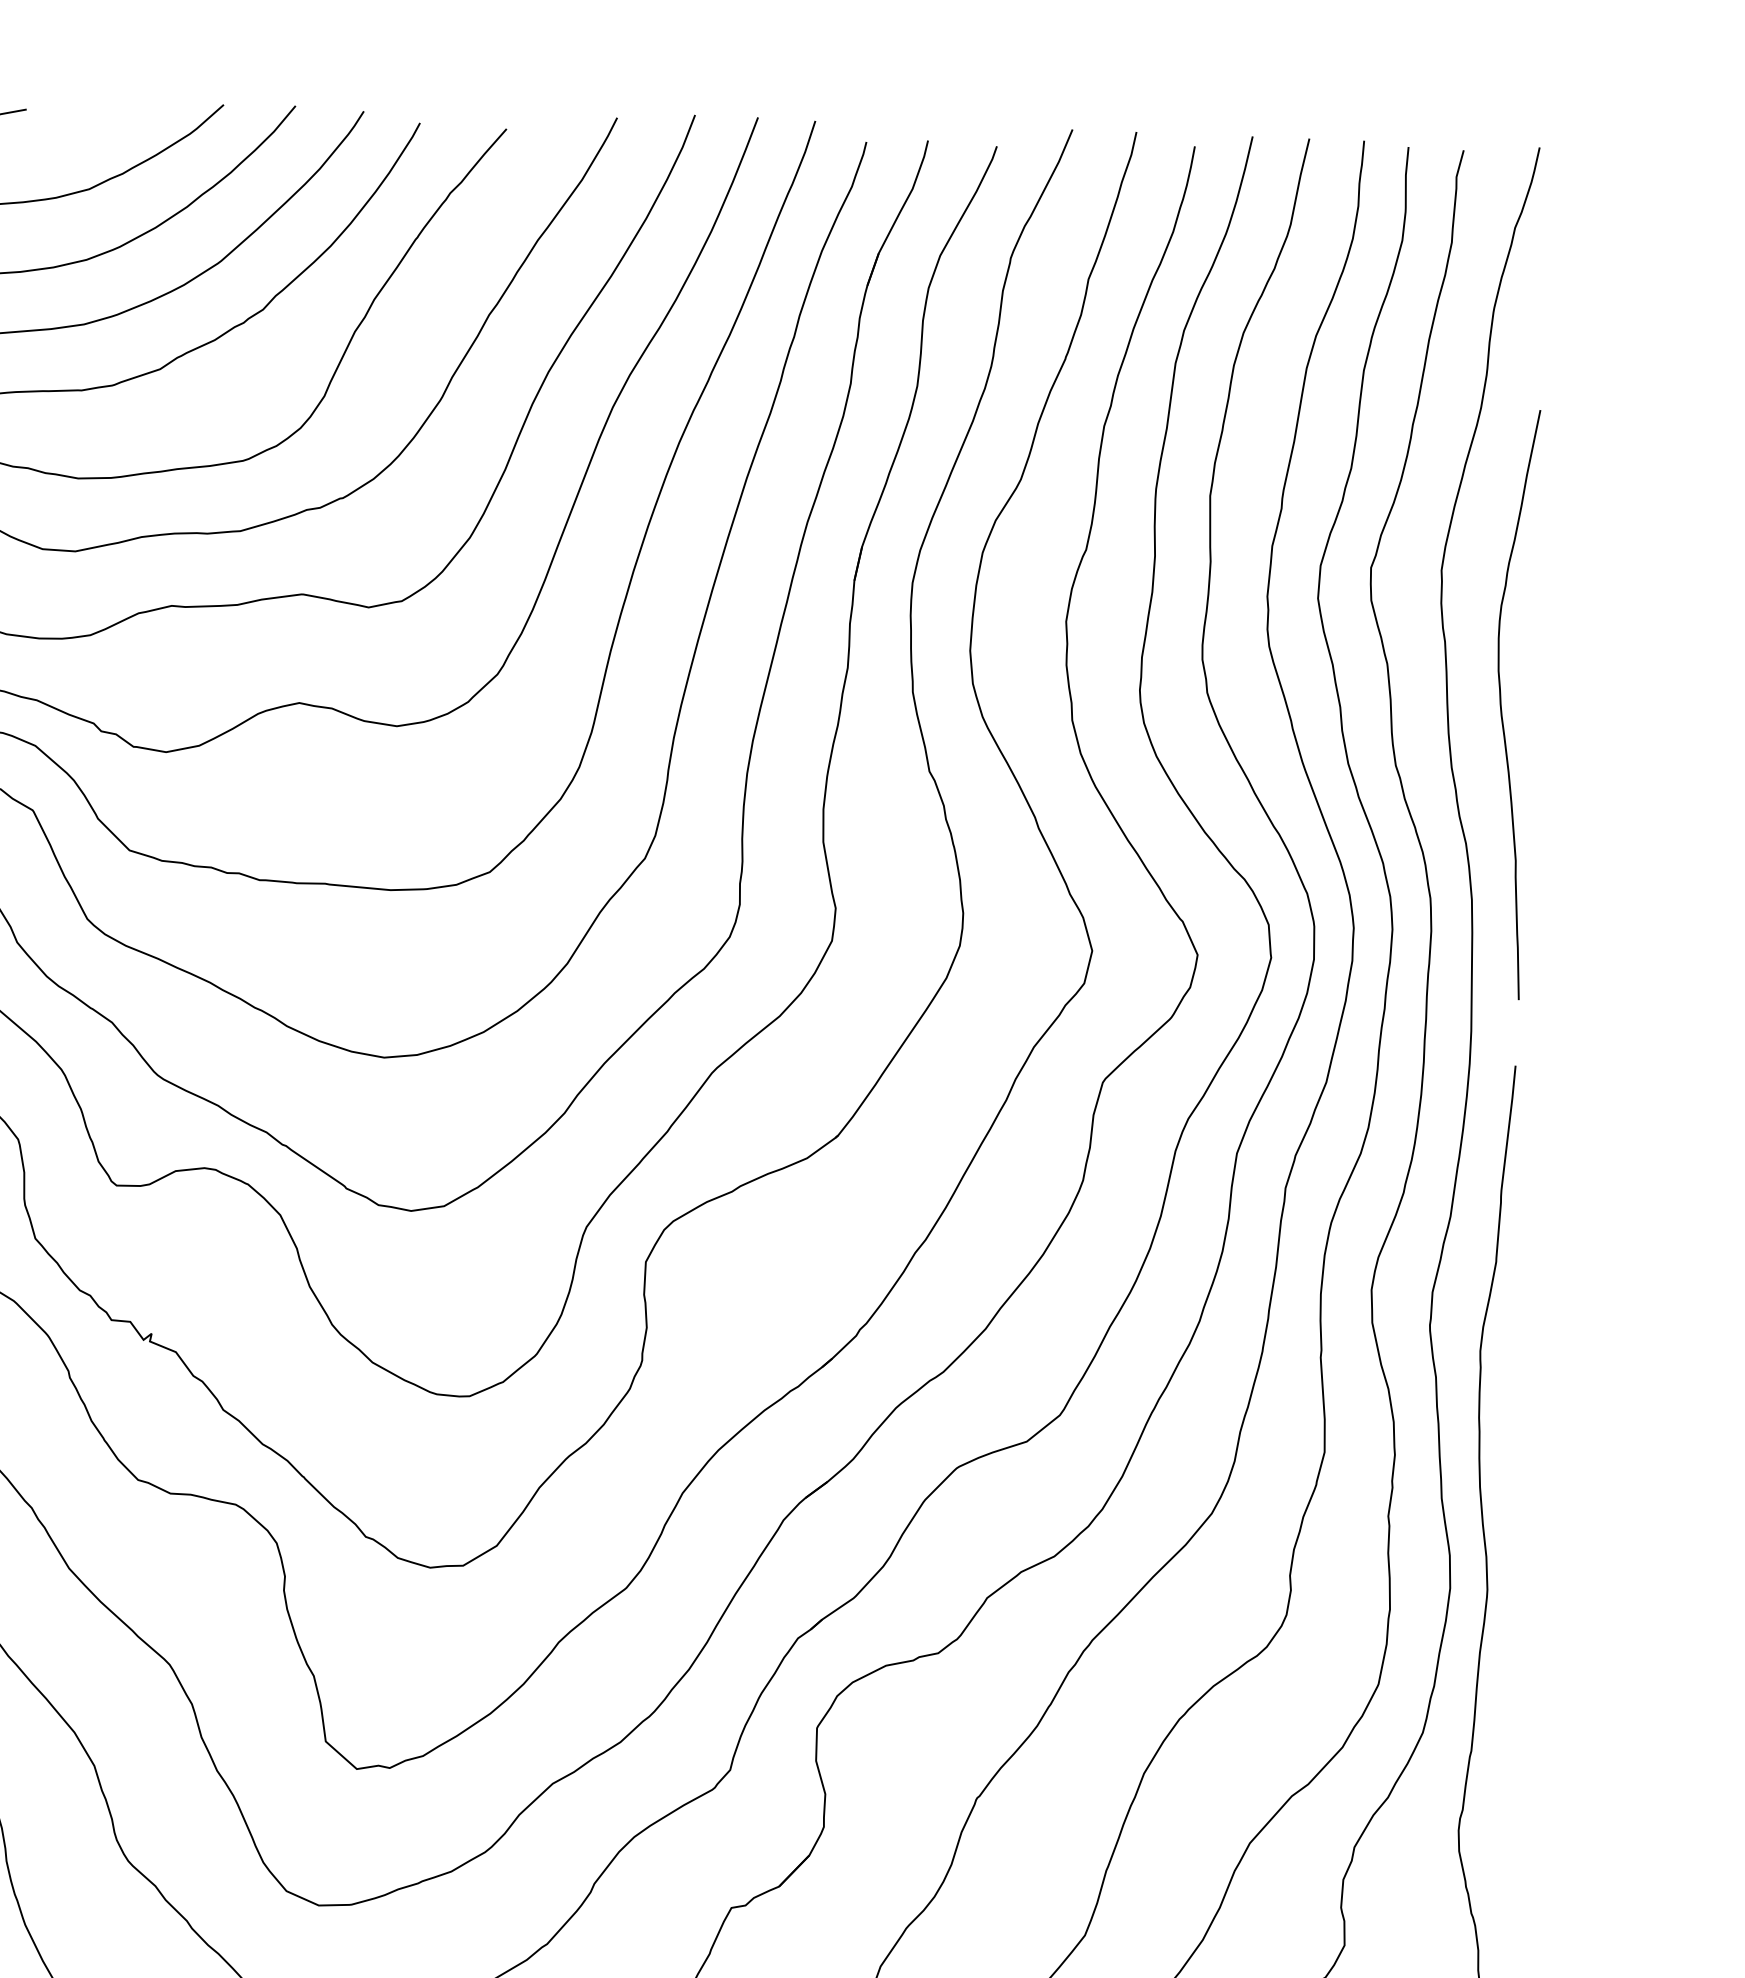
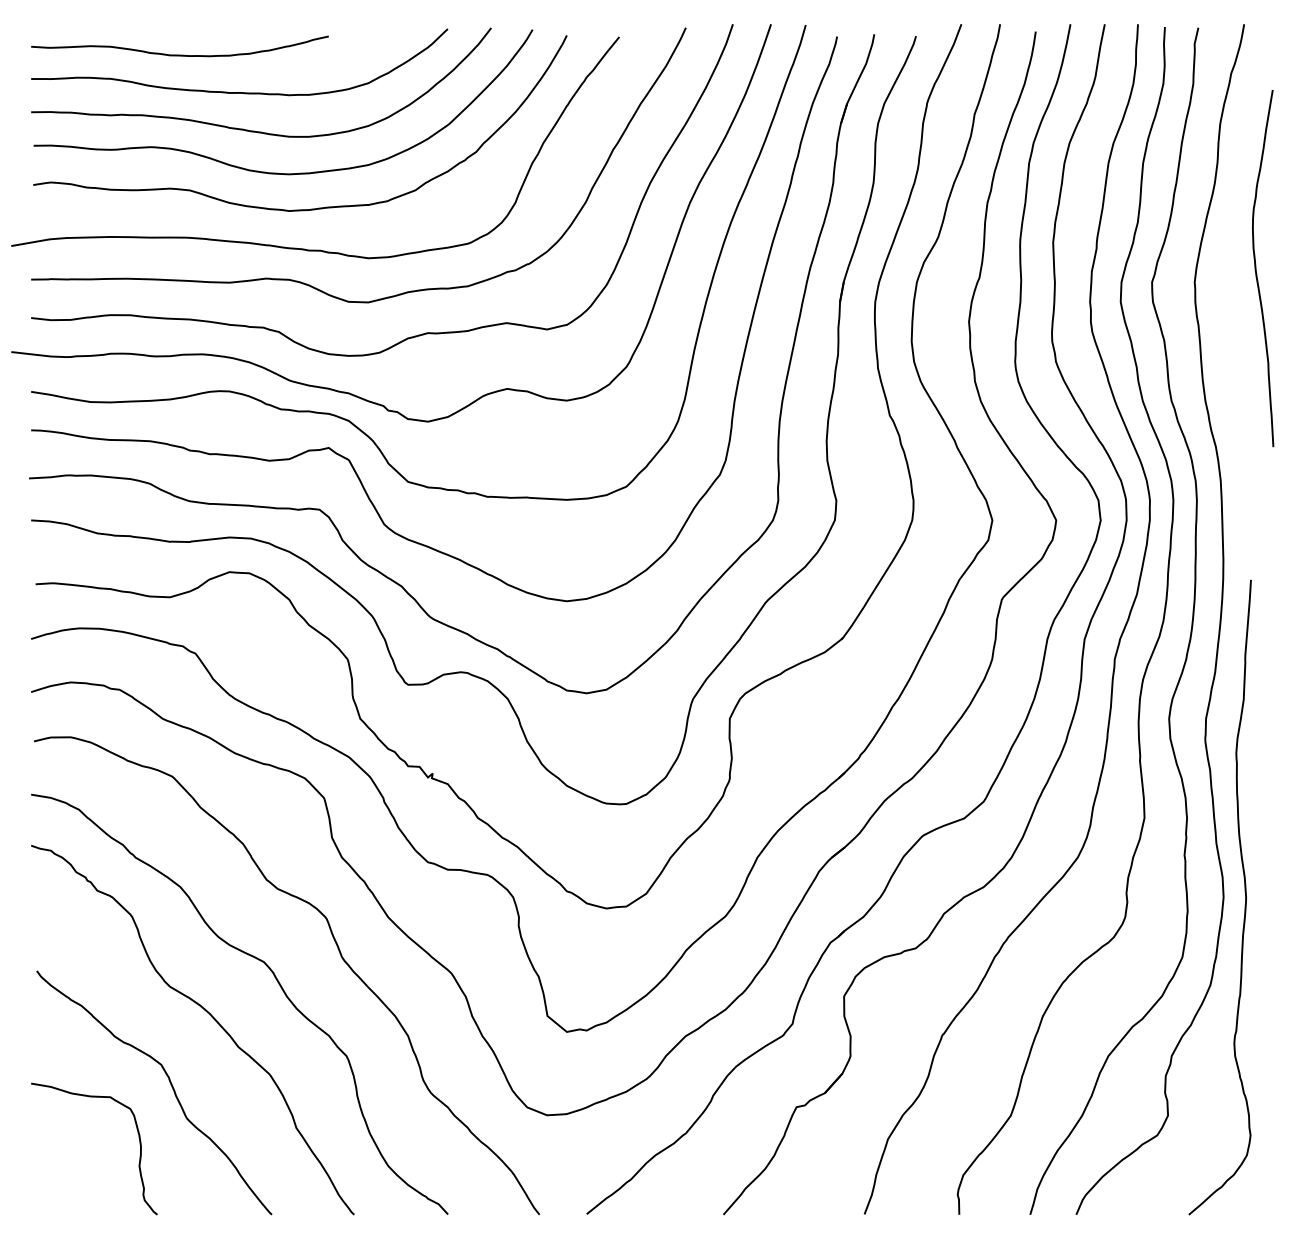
curve: (1502, 703) -> (1256, 268), moved

